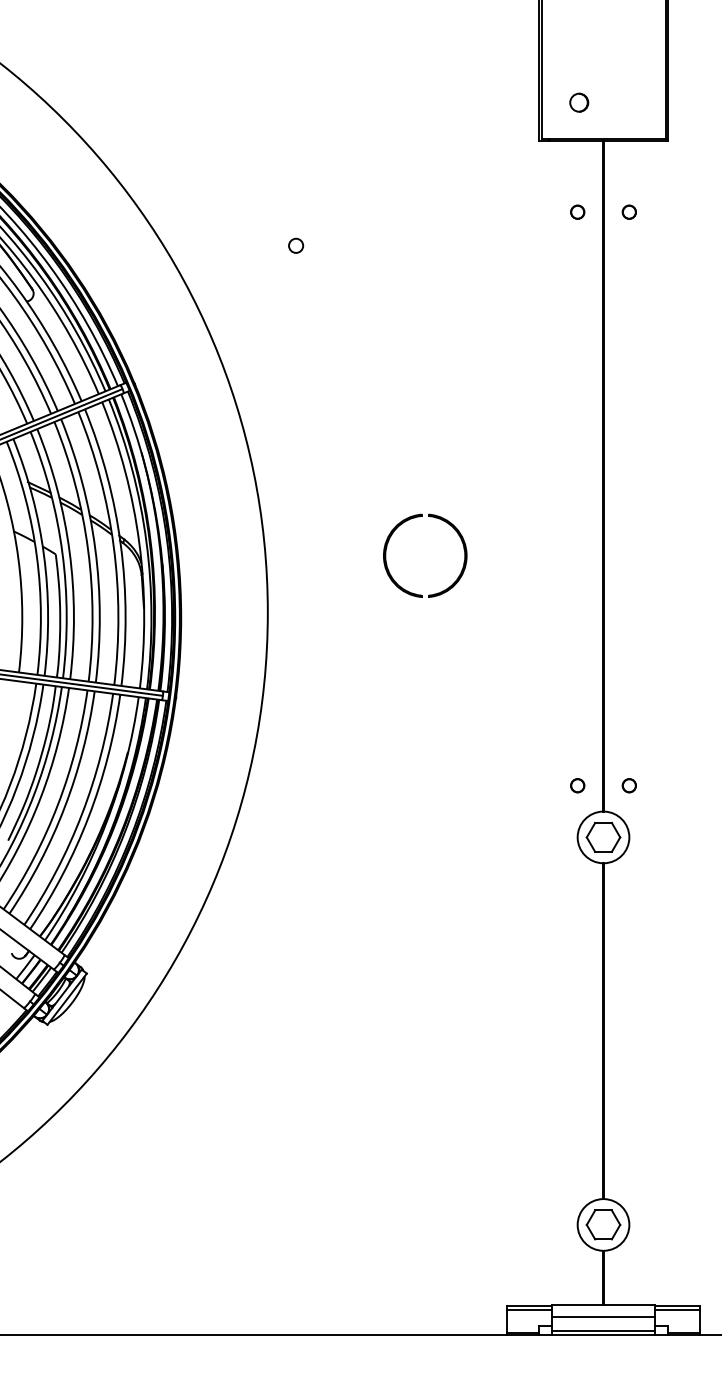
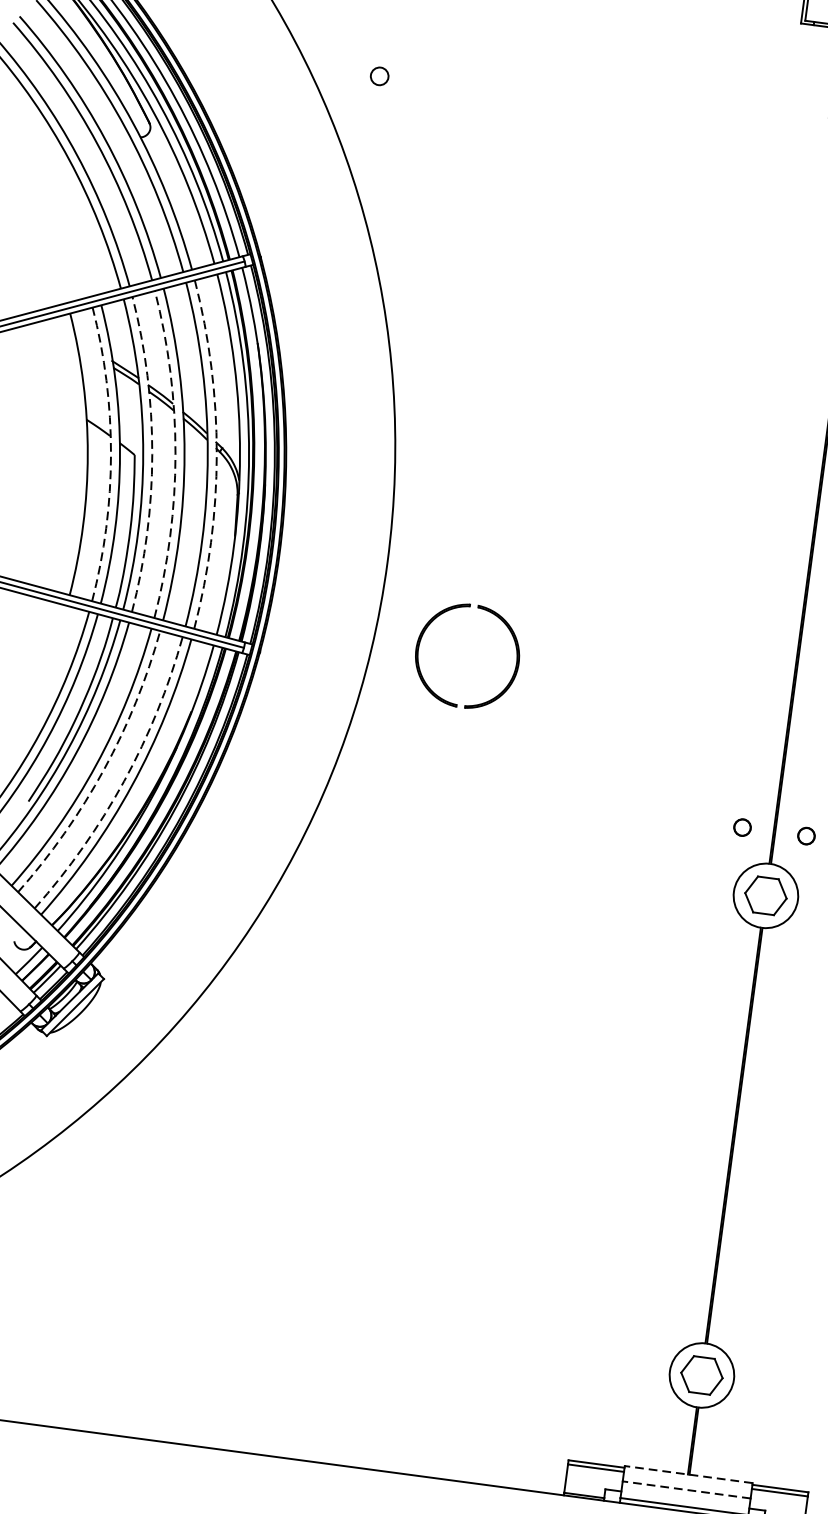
circle: (296, 245) -> (380, 76), moved
part: (453, 529) -> (506, 628), moved
arc: (120, 545) -> (216, 454), solid -> dashed
arc: (88, 549) -> (176, 454), solid -> dashed
arc: (69, 552) -> (152, 455), solid -> dashed
arc: (36, 556) -> (110, 454), solid -> dashed
arc: (64, 807) -> (103, 769), solid -> dashed
arc: (81, 814) -> (123, 781), solid -> dashed
line: (603, 1305) -> (688, 1475), solid -> dashed
line: (603, 1317) -> (686, 1490), solid -> dashed

